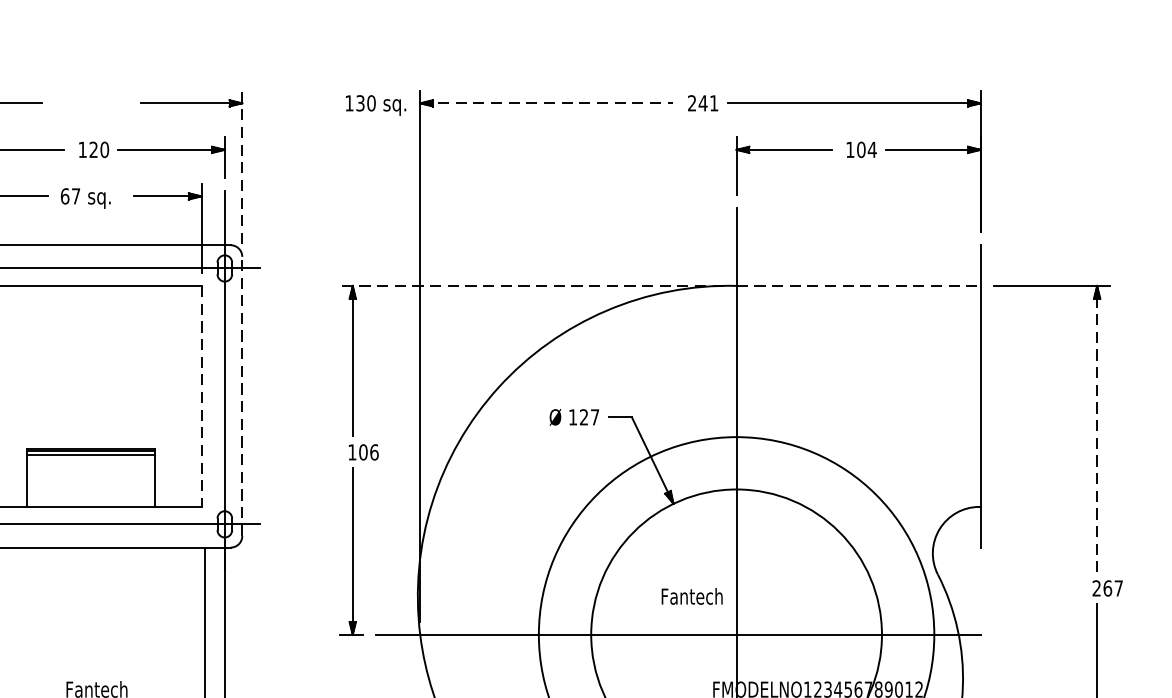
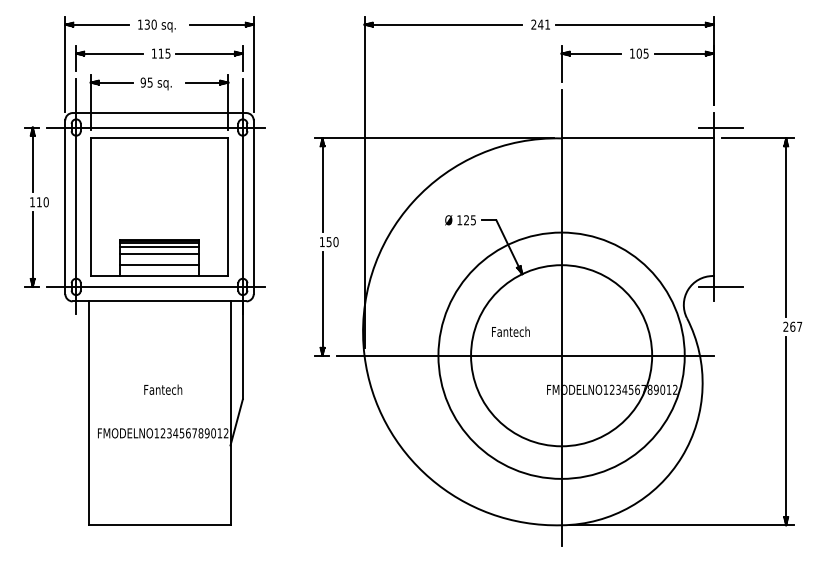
line: (546, 103) -> (443, 24), dashed -> solid
text: (375, 104) -> (156, 25), moved
text: (99, 149) -> (164, 53), 120 -> 115
text: (871, 149) -> (645, 53), 104 -> 105
line: (241, 167) -> (253, 64), dashed -> solid
text: (70, 196) -> (146, 82), 67 -> 95
line: (991, 268) -> (720, 127), added
line: (532, 286) -> (434, 138), dashed -> solid
line: (860, 286) -> (638, 138), dashed -> solid
line: (201, 396) -> (228, 207), dashed -> solid
line: (241, 396) -> (253, 207), dashed -> solid
text: (595, 417) -> (473, 220), 127 -> 125
line: (1097, 428) -> (786, 227), dashed -> solid
text: (368, 453) -> (332, 242), 106 -> 150
line: (91, 461) -> (159, 247), added
line: (91, 472) -> (159, 254), added
line: (91, 489) -> (159, 265), added
line: (991, 523) -> (720, 286), added
text: (691, 595) -> (510, 331), moved

